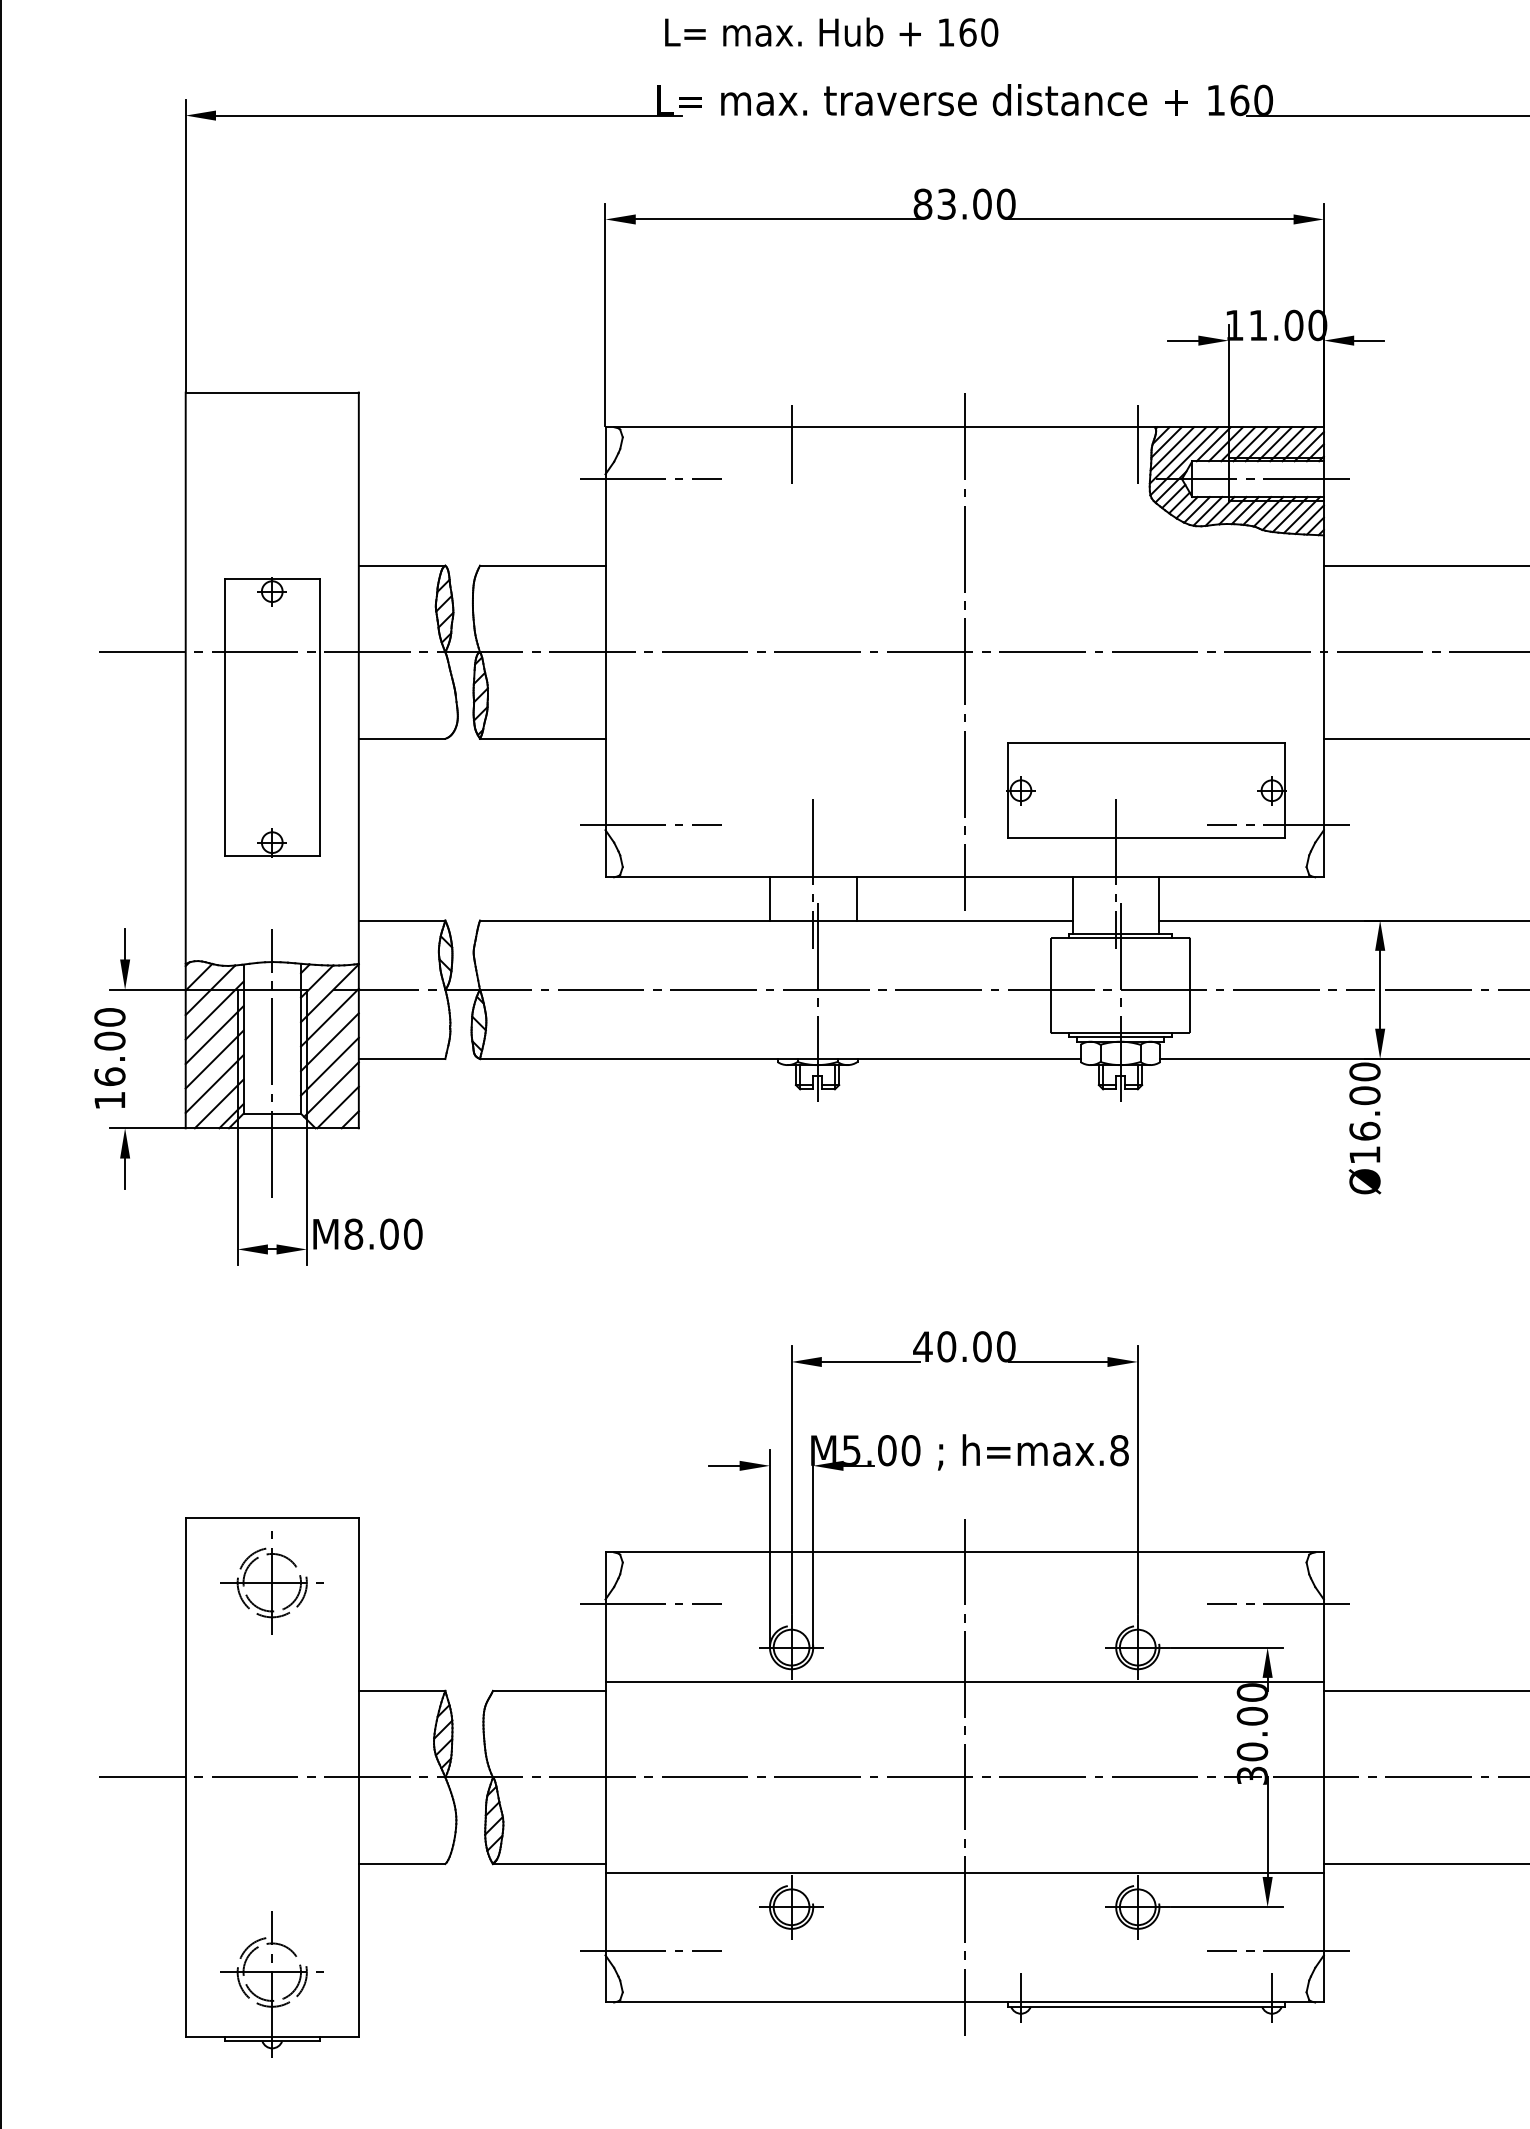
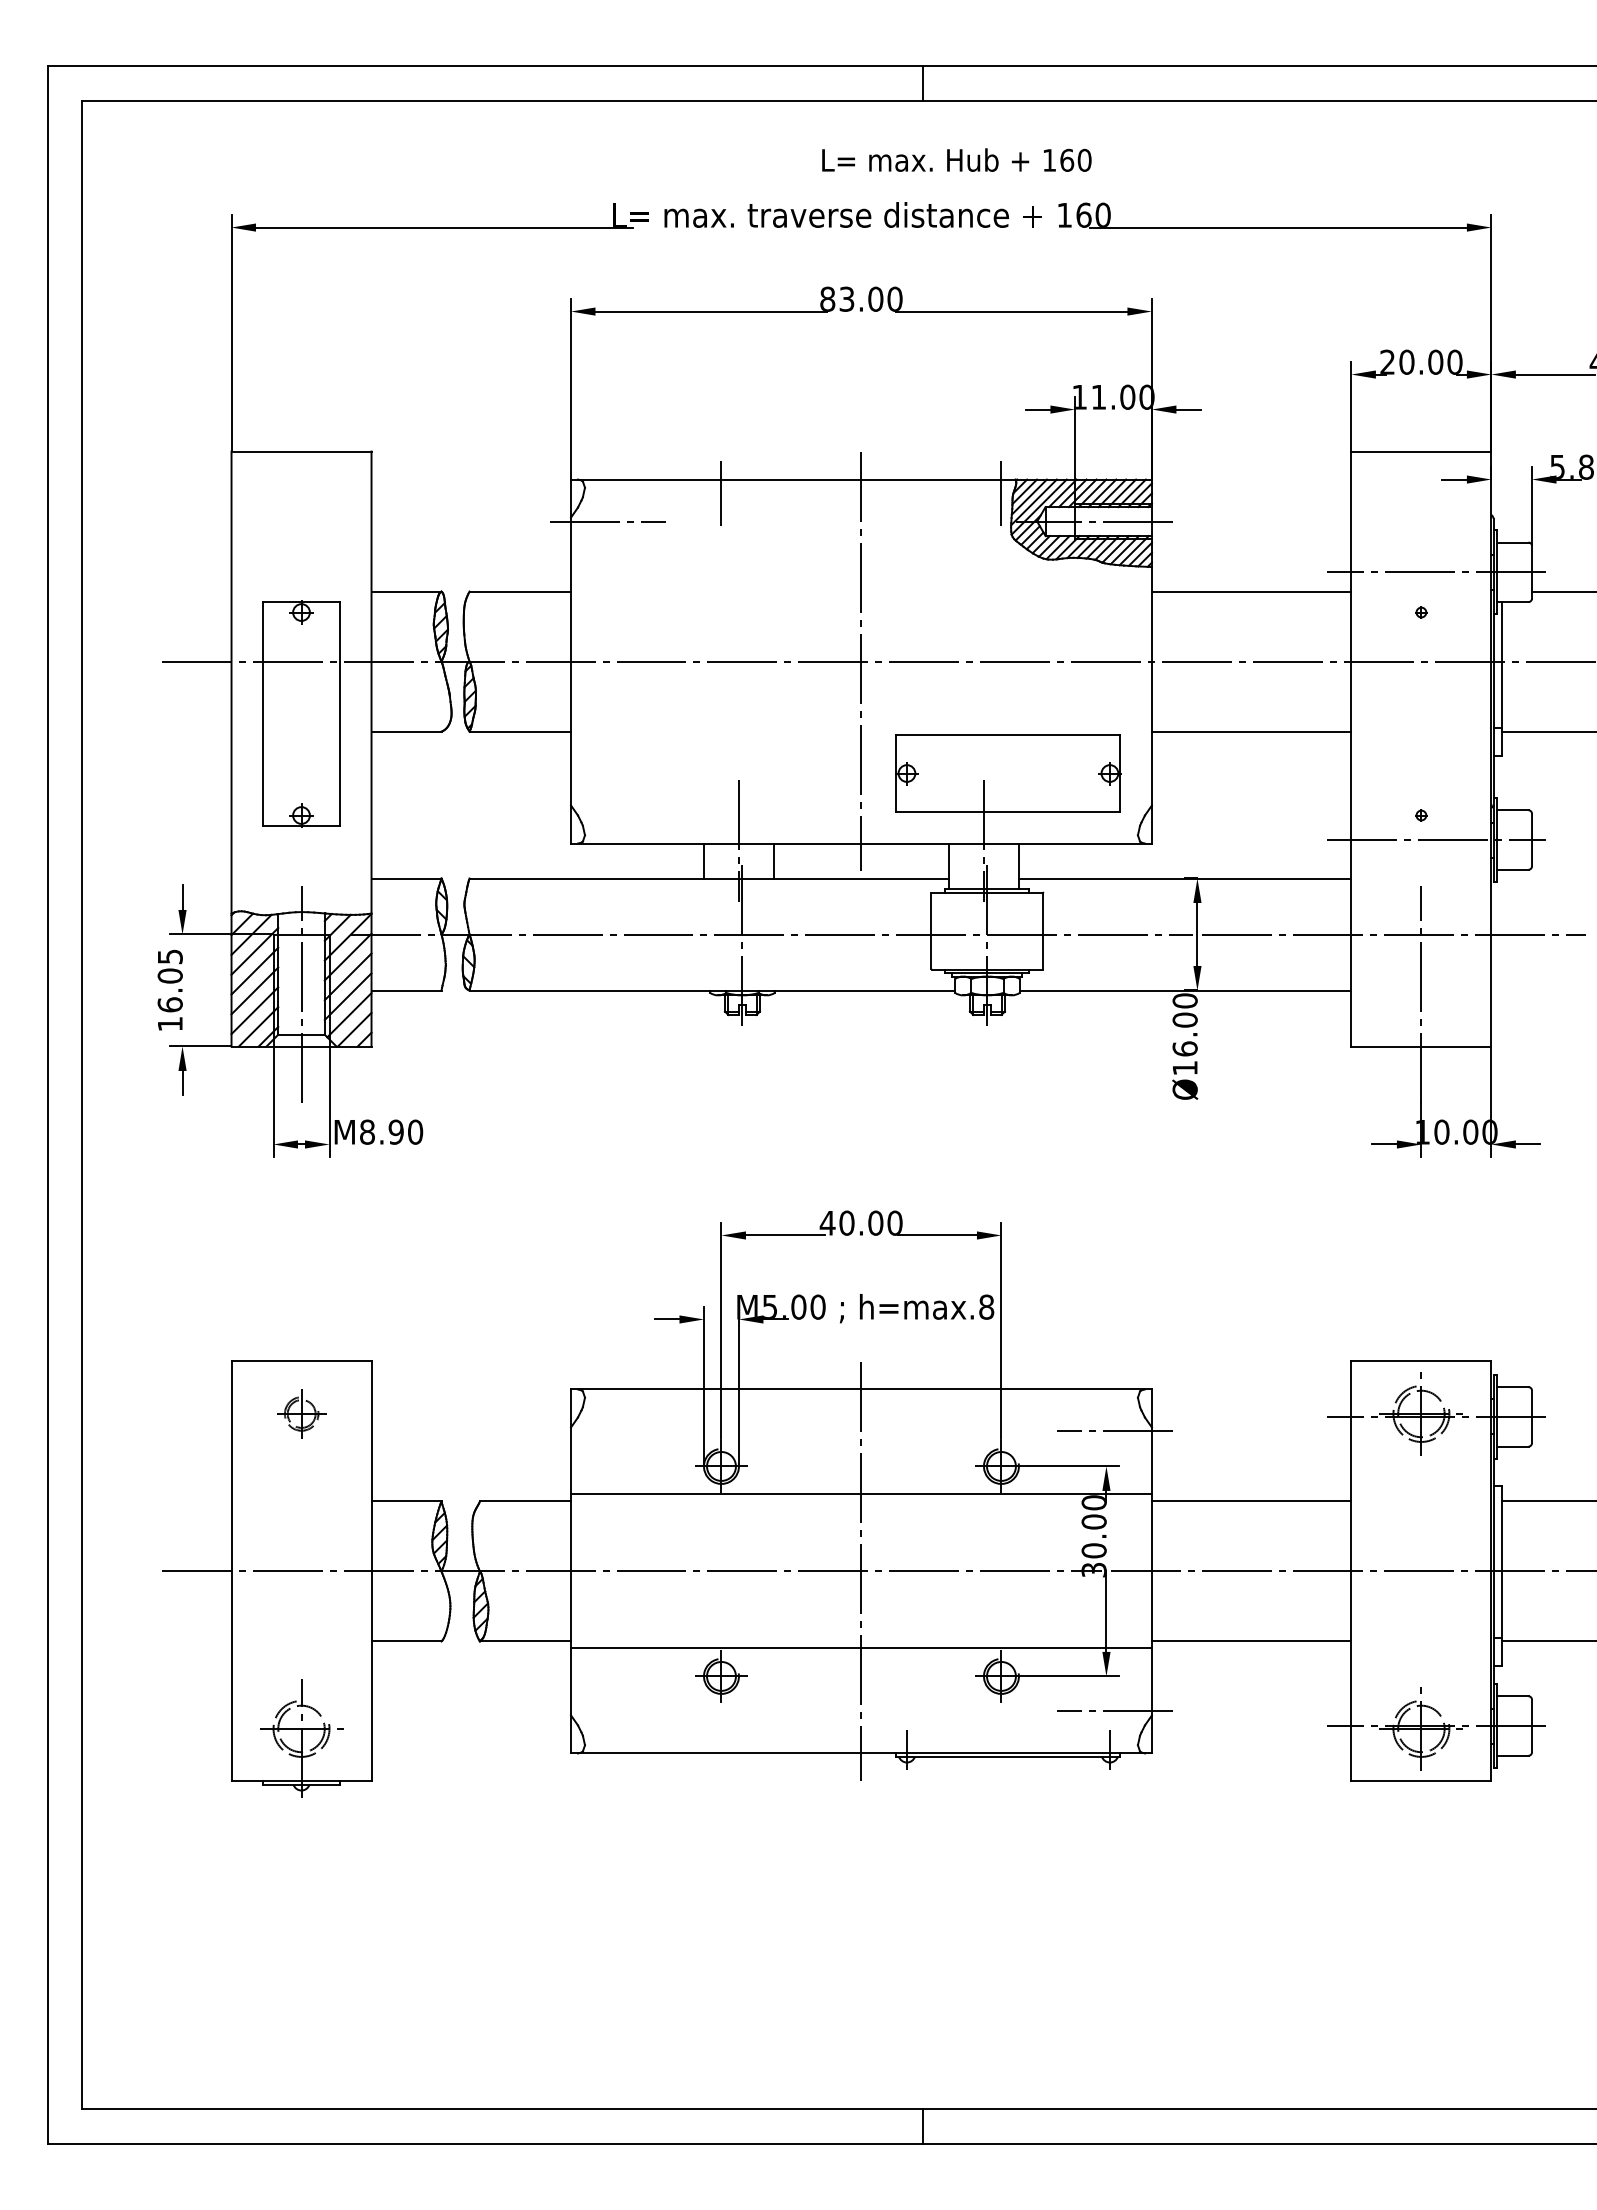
text: (831, 31) -> (956, 159), moved
line: (650, 825) -> (607, 801), removed
line: (1277, 825) -> (1114, 801), removed
text: (109, 1016) -> (169, 956), 16.00 -> 16.05
text: (388, 1233) -> (395, 1131), M8.00 -> M8.90
part: (272, 1582) -> (301, 1413), size x0.6
line: (650, 1604) -> (607, 1431), removed
line: (650, 1950) -> (607, 1711), removed

